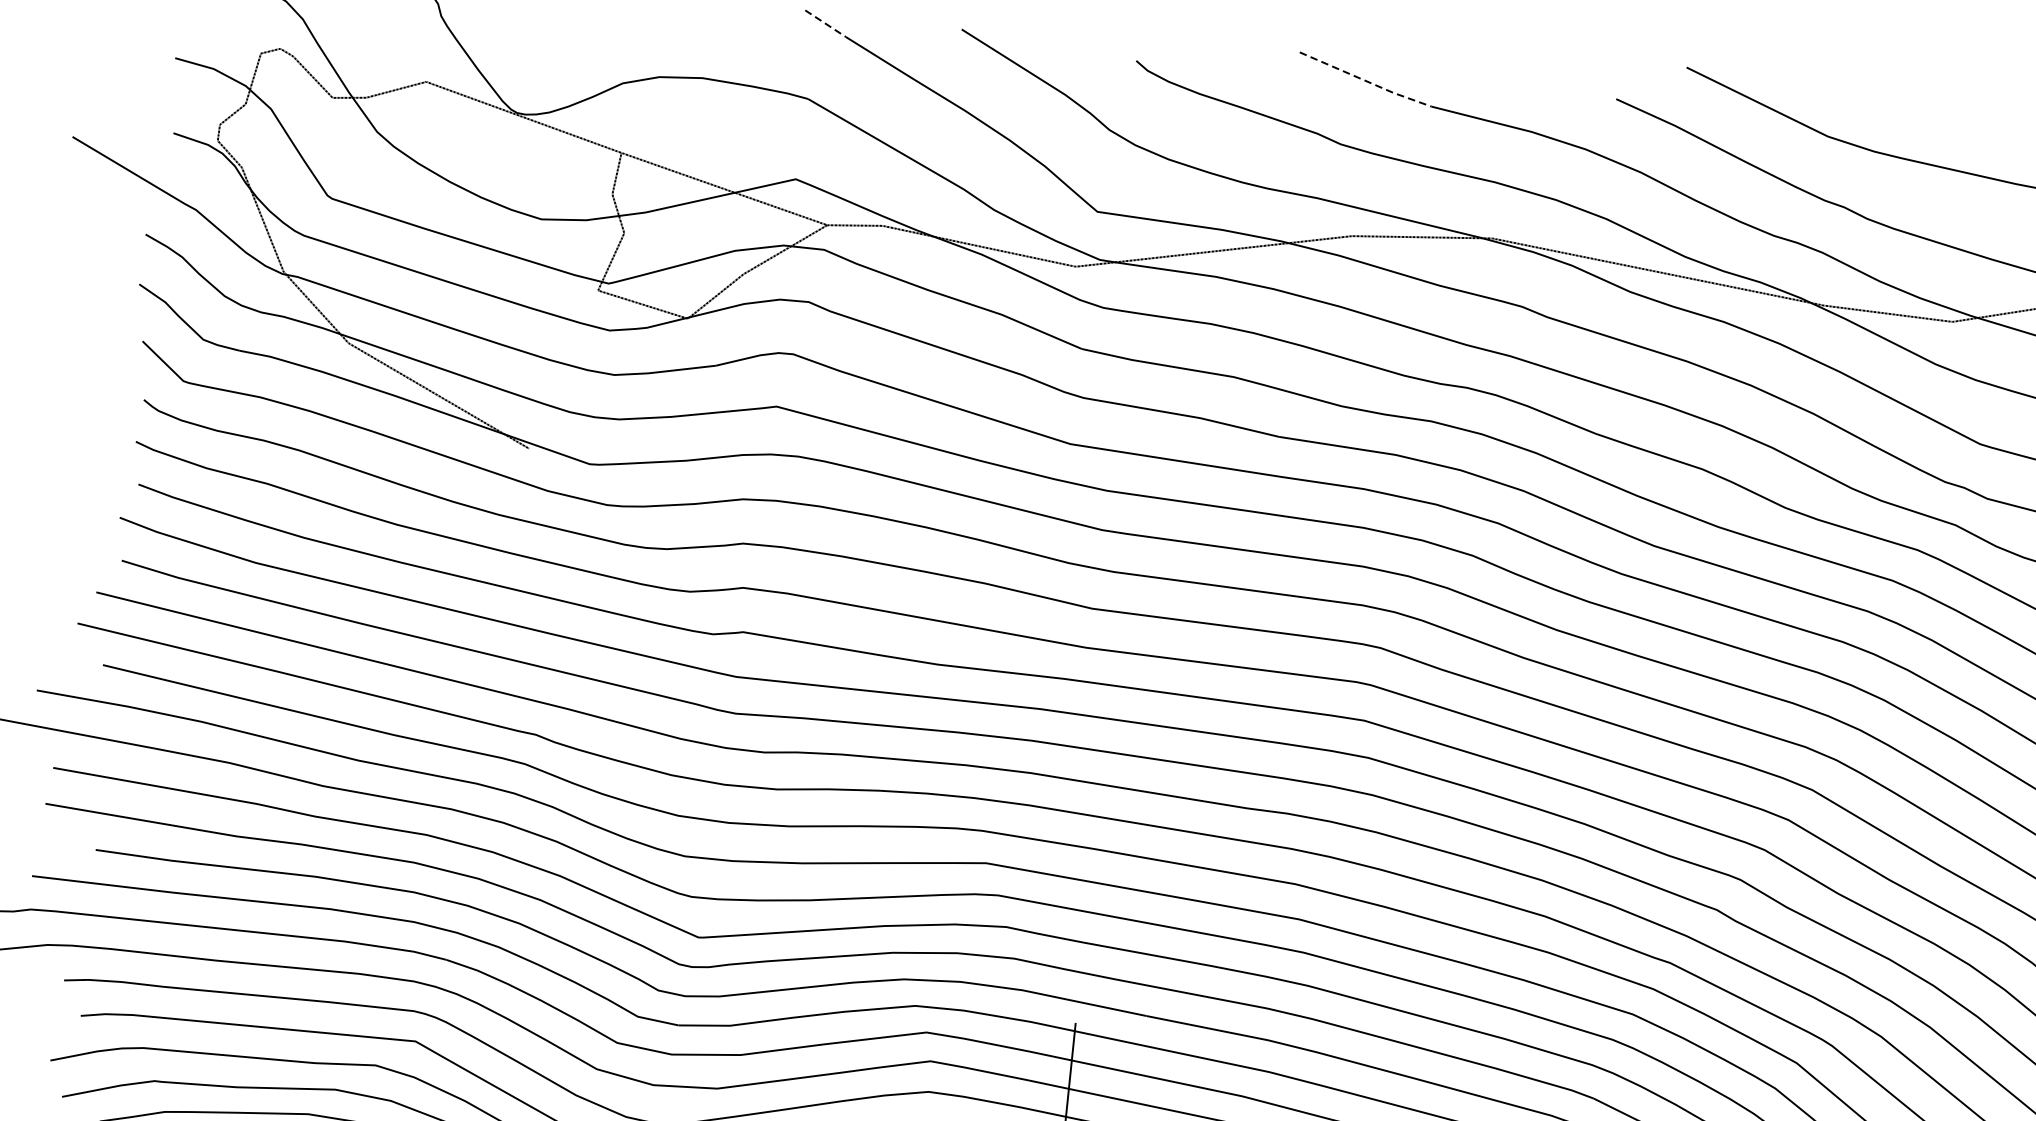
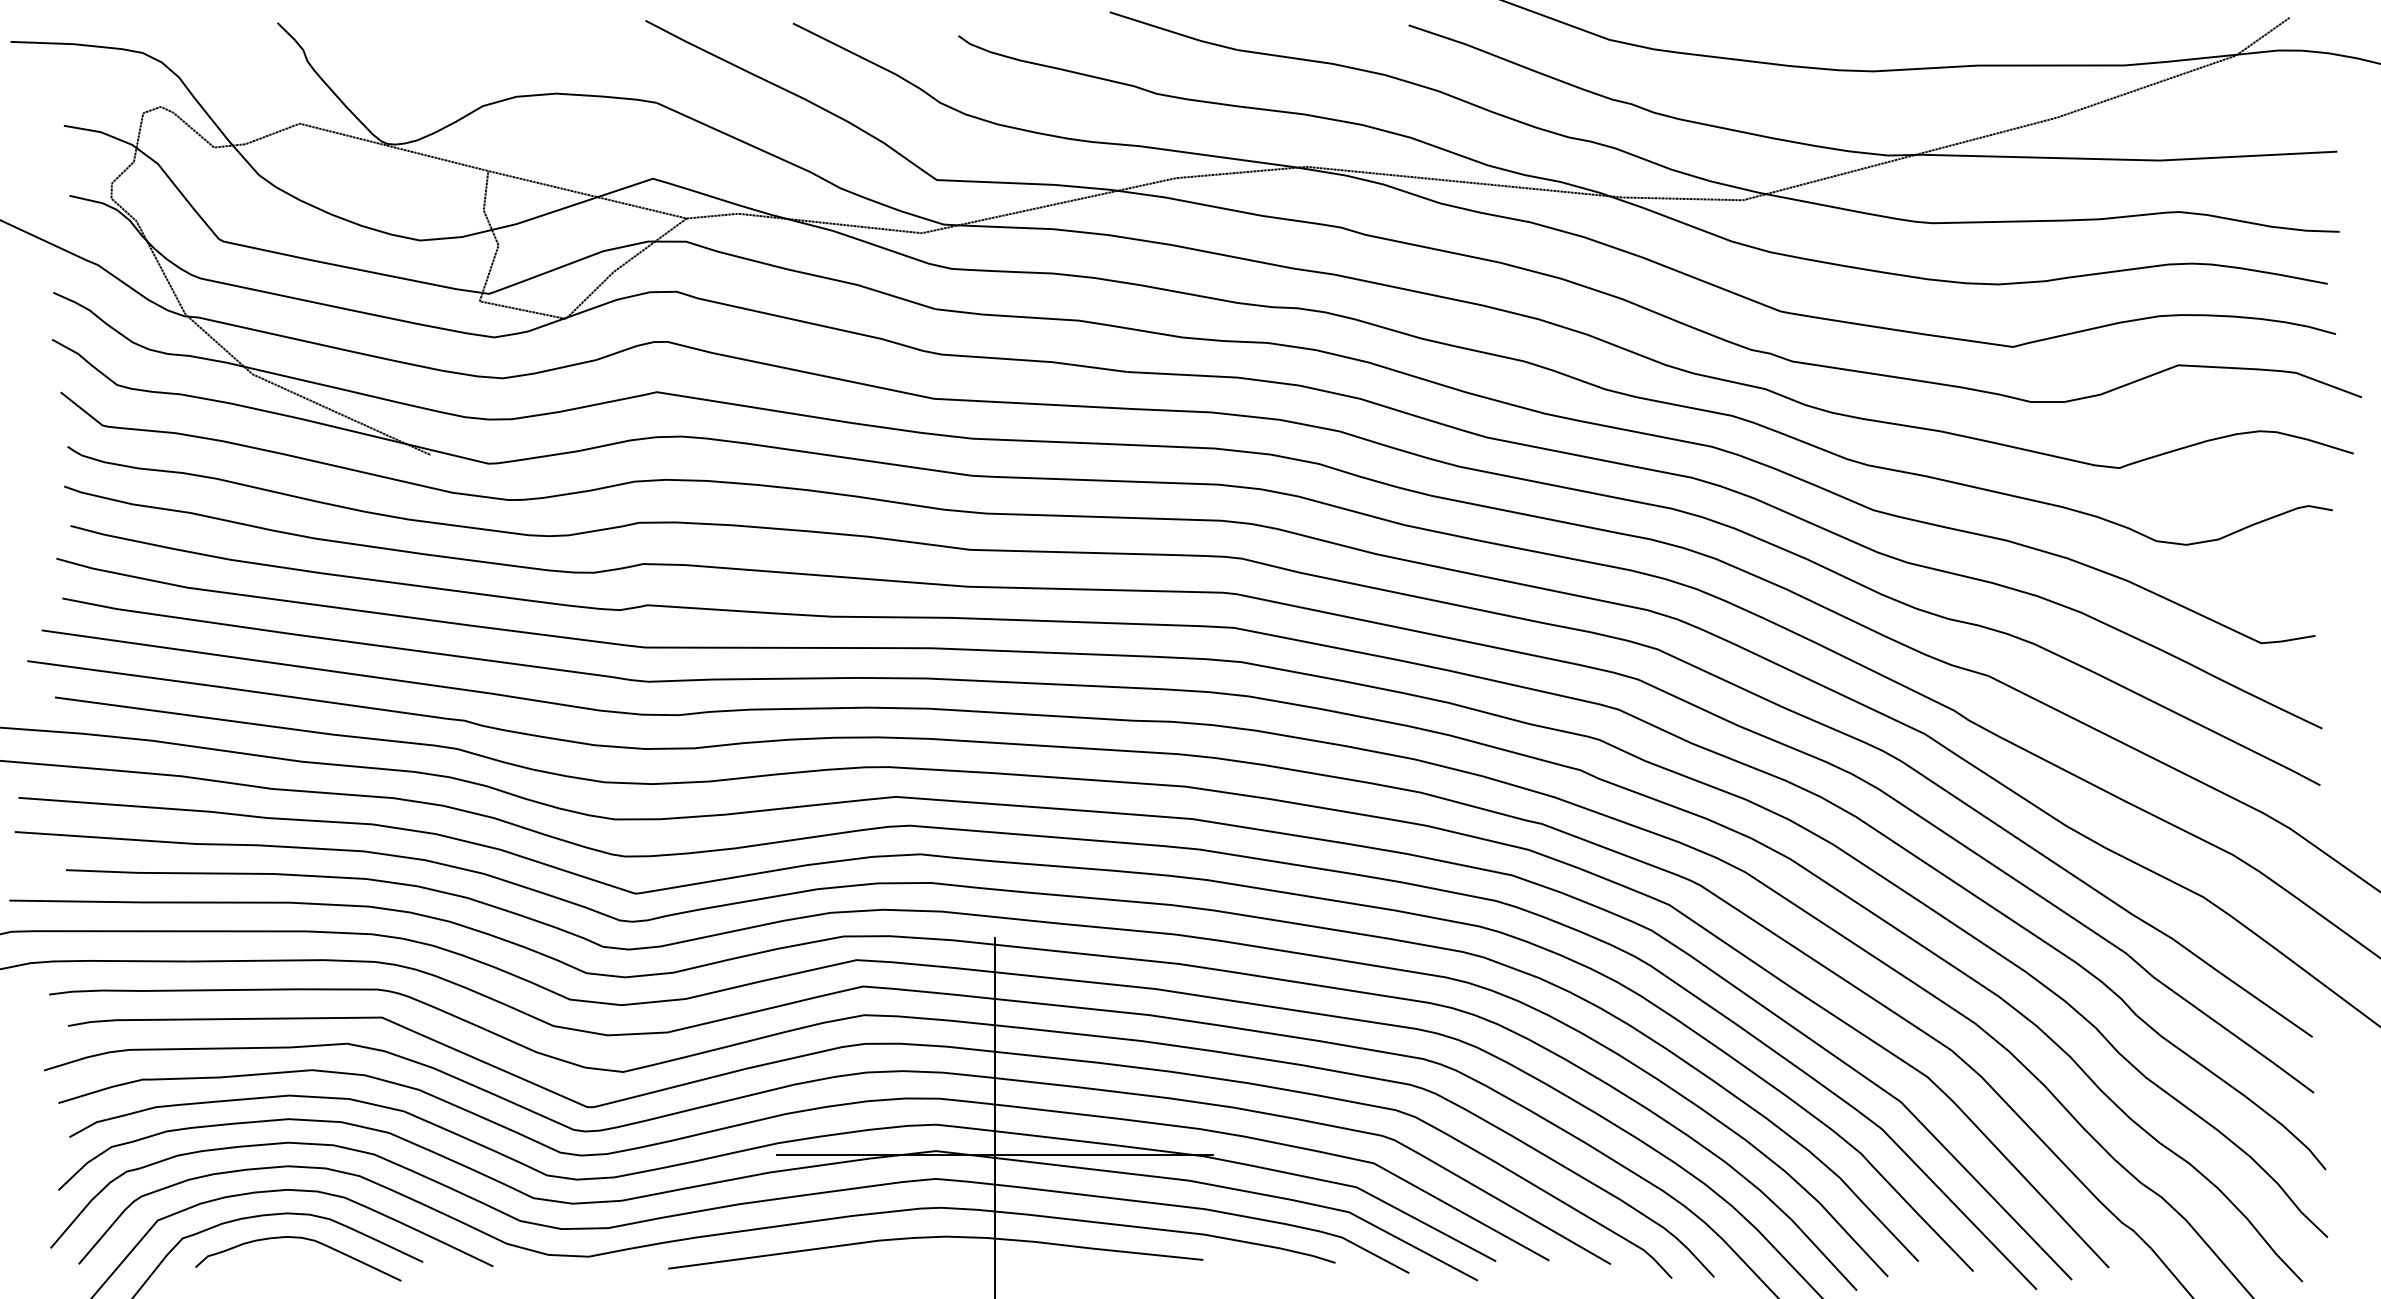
line: (825, 24) -> (665, 31), dashed -> solid
line: (1366, 81) -> (1174, 32), dashed -> solid

